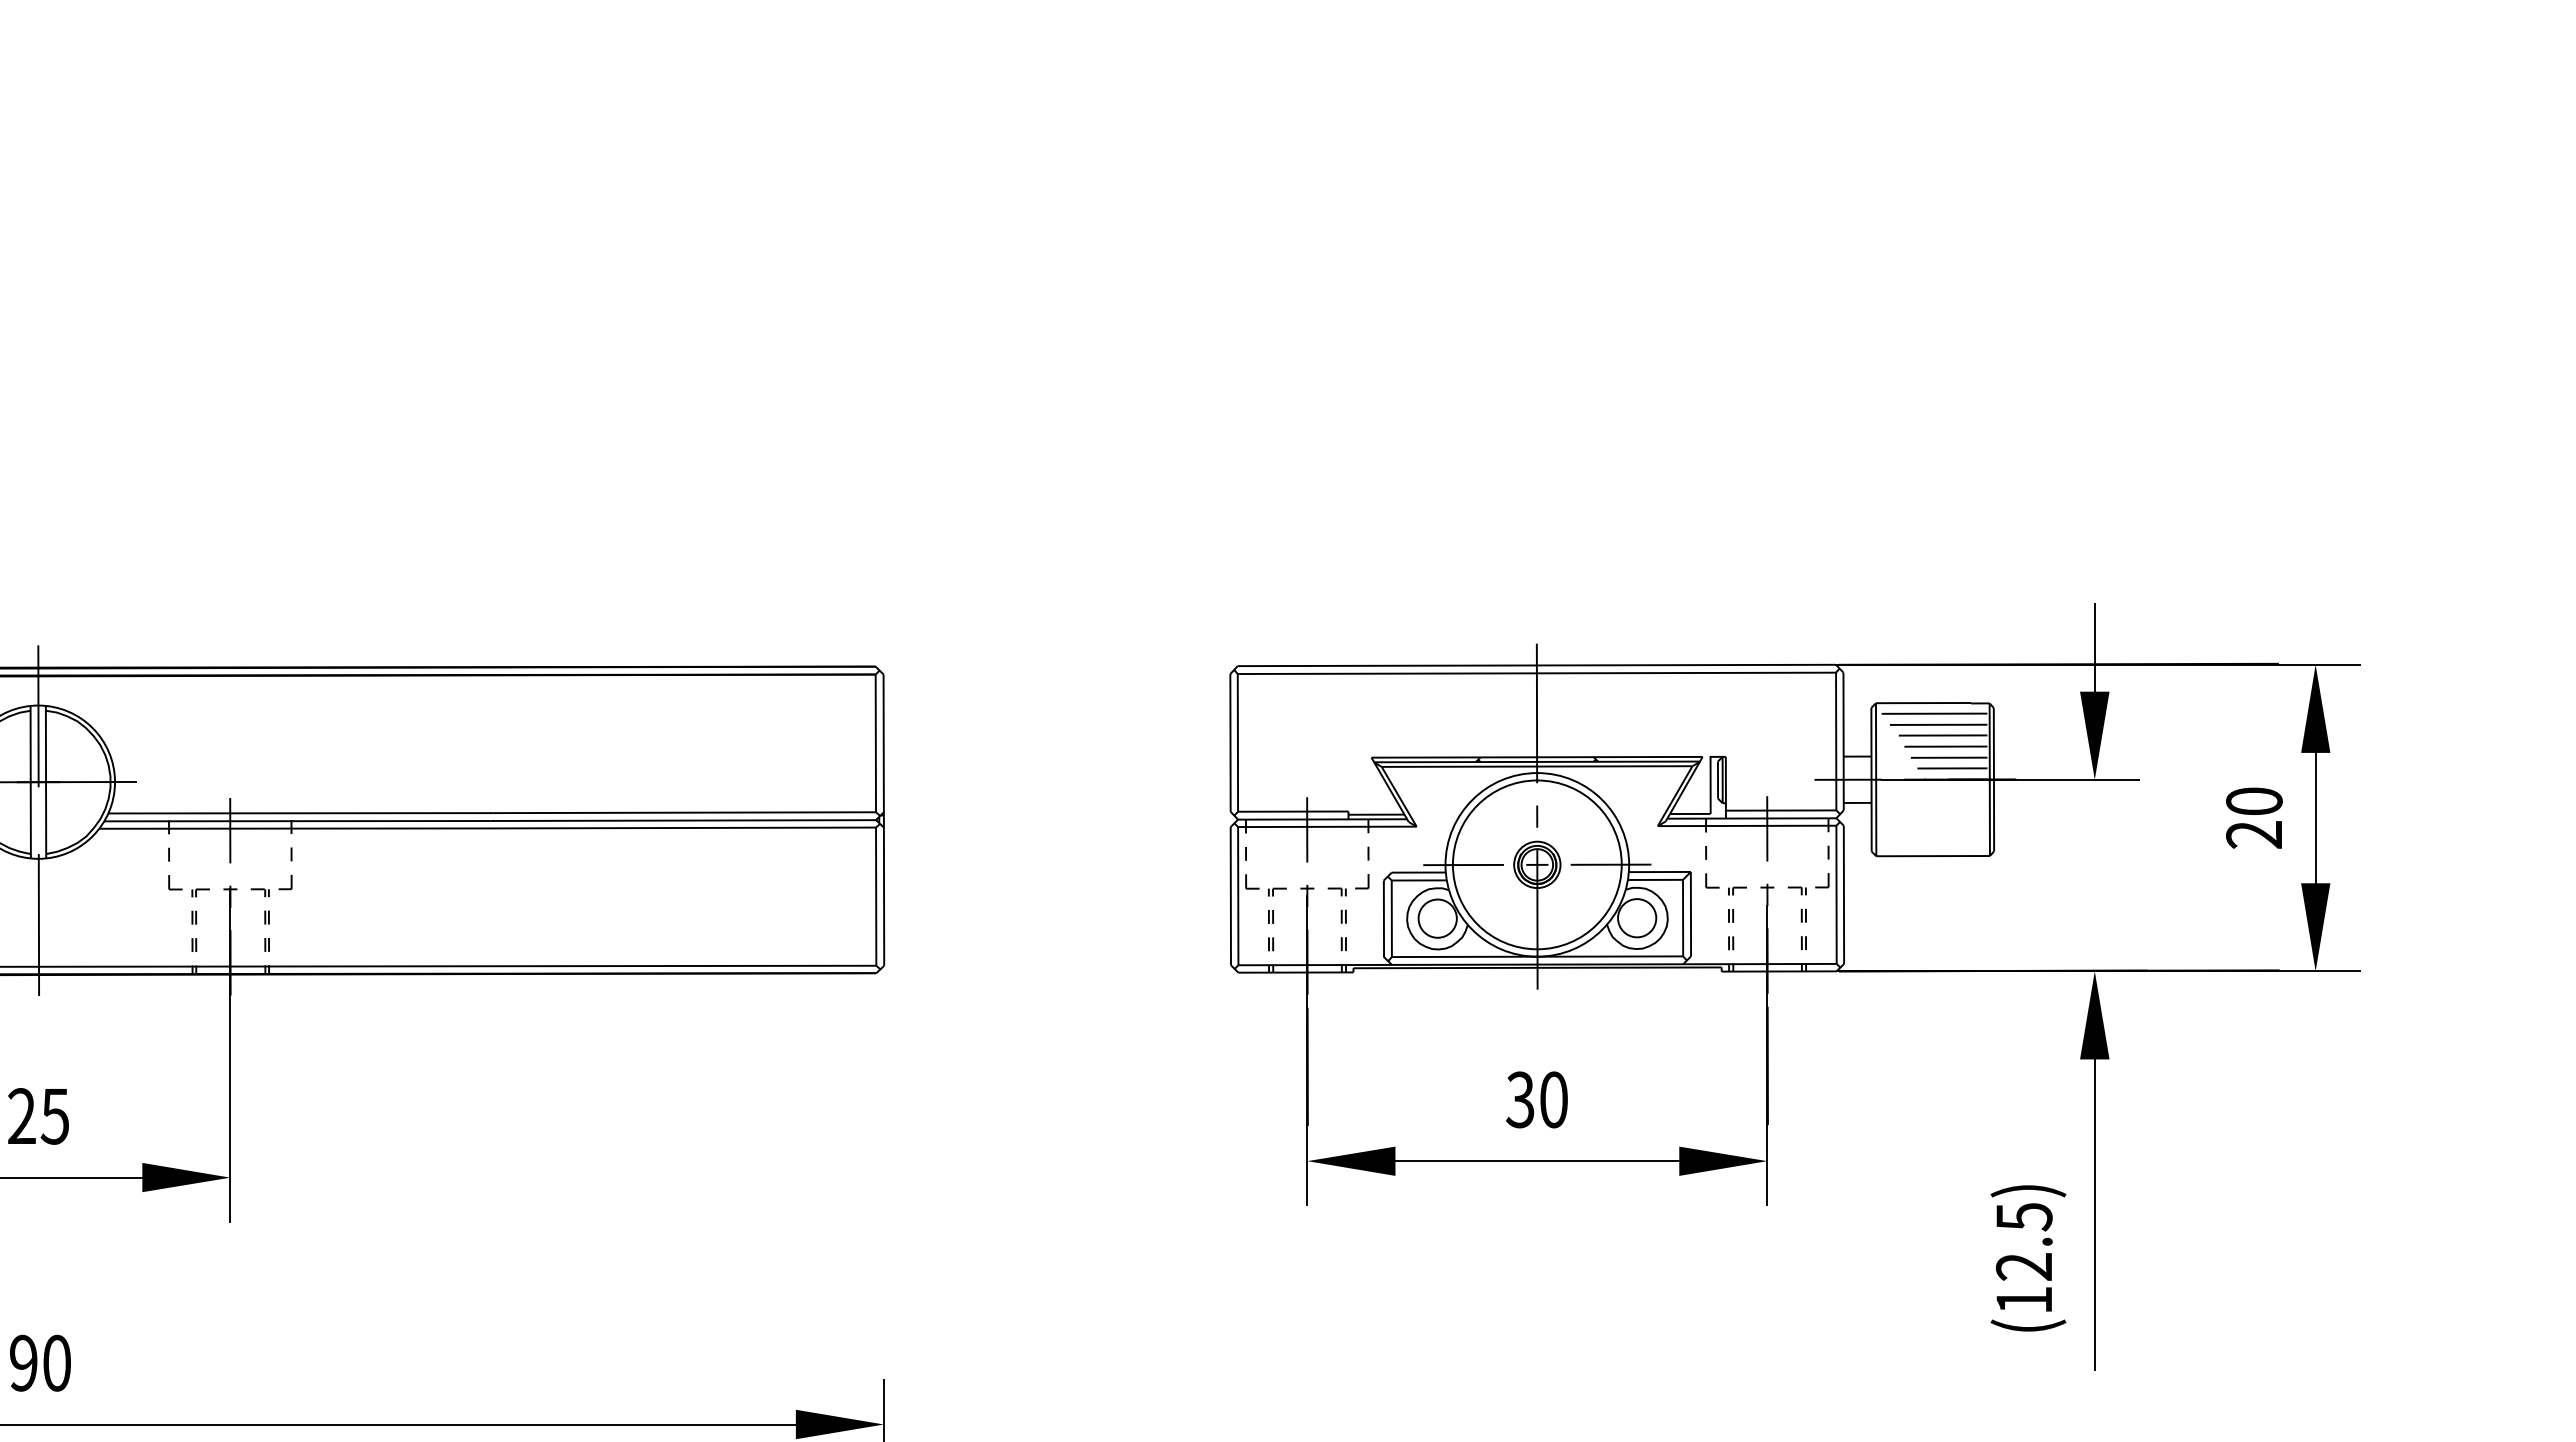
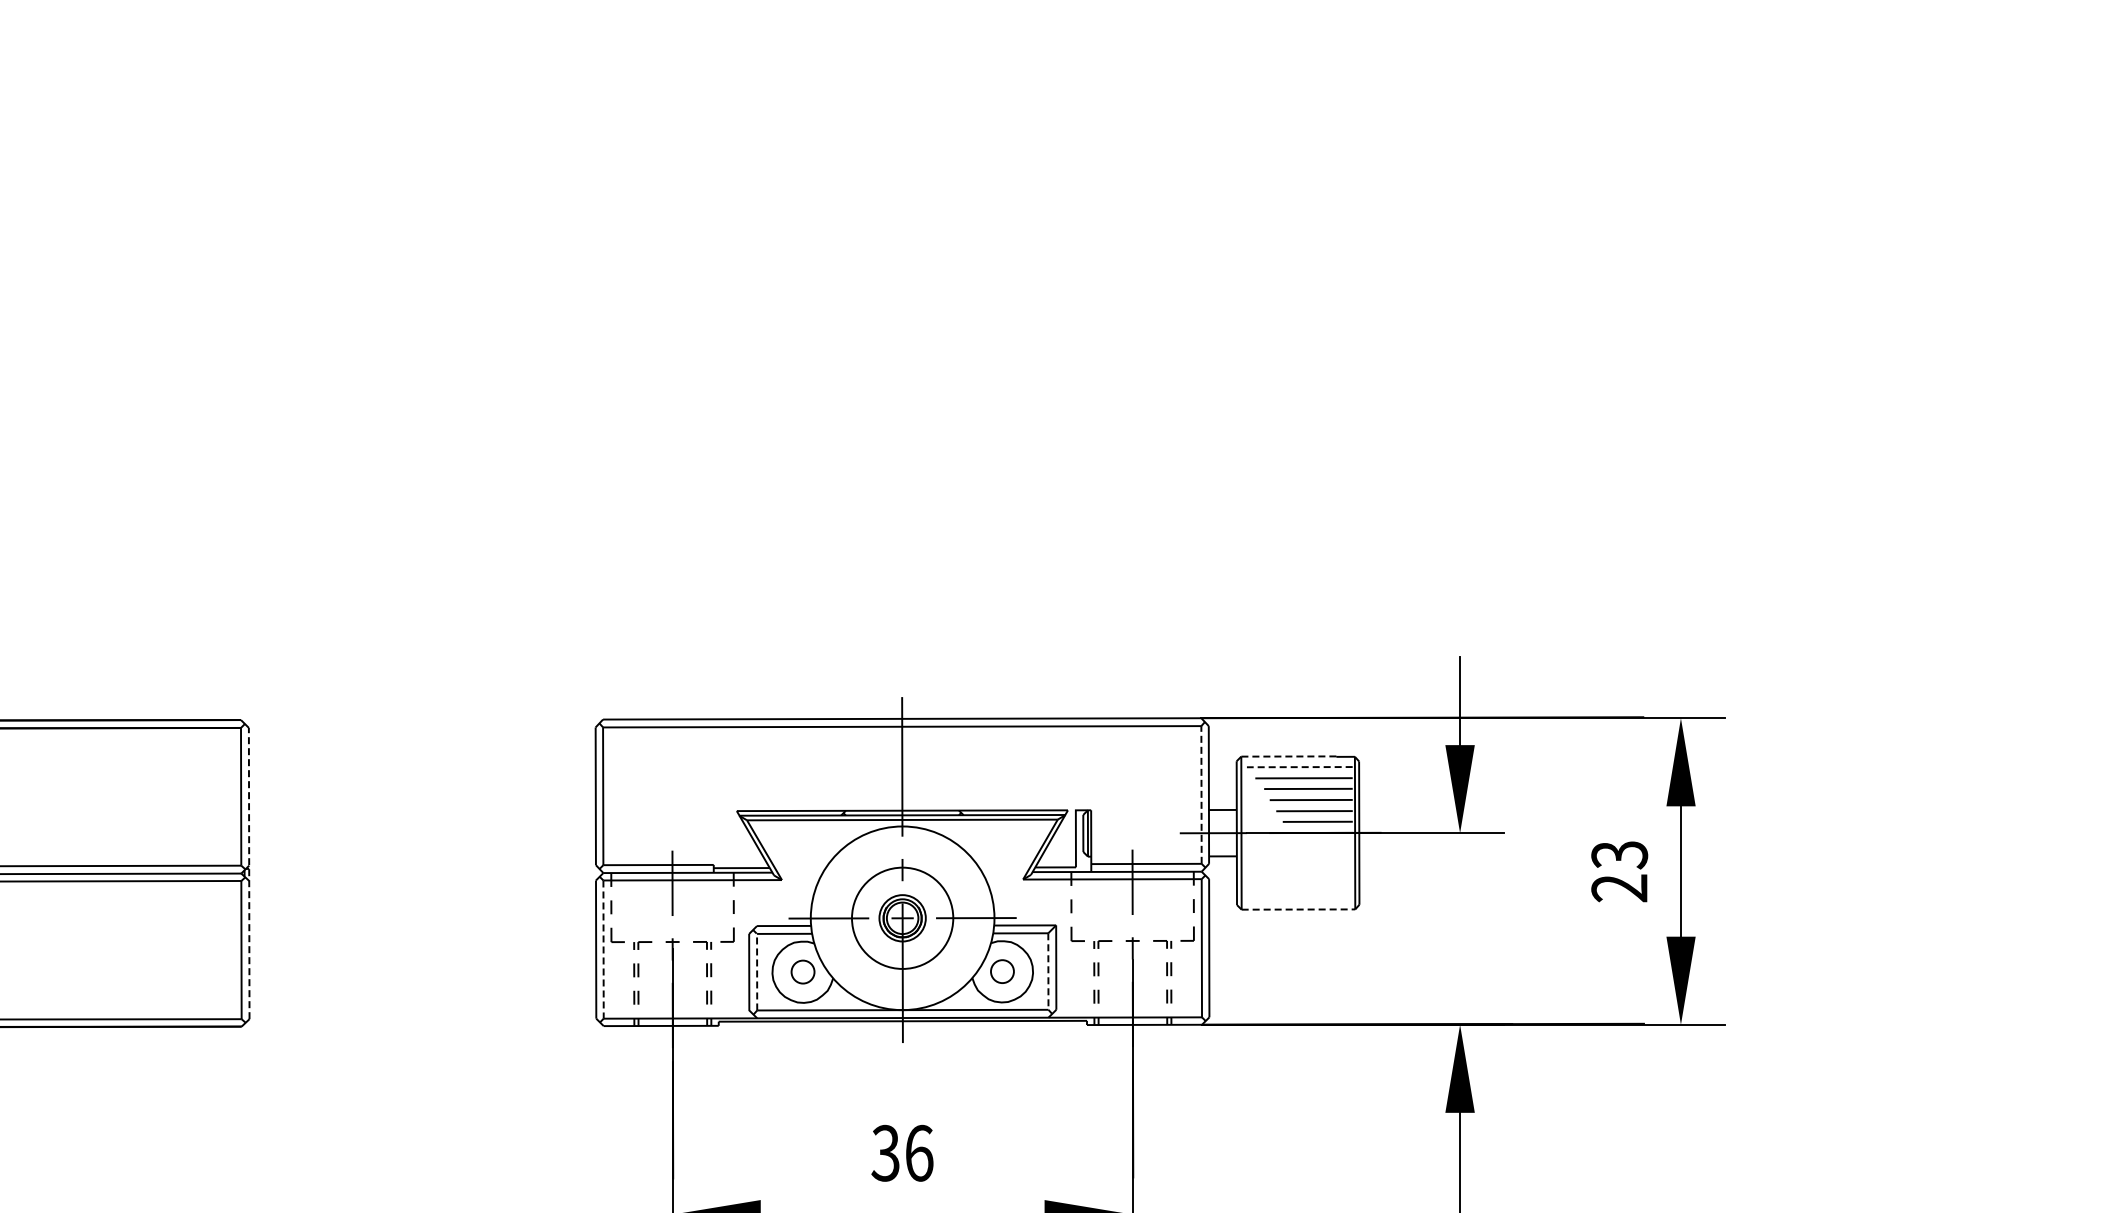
line: (1923, 703) -> (1288, 756), solid -> dashed
line: (1934, 713) -> (1299, 766), solid -> dashed
line: (1836, 741) -> (1201, 794), solid -> dashed
text: (2254, 801) -> (1619, 854), 20 -> 23
line: (883, 820) -> (248, 873), solid -> dashed
line: (1933, 856) -> (1298, 909), solid -> dashed
circle: (1536, 864) -> (901, 917), size x0.6
line: (1238, 896) -> (603, 949), solid -> dashed
line: (1391, 915) -> (756, 968), solid -> dashed
circle: (1437, 918) -> (802, 971), size x0.6
circle: (1637, 918) -> (1002, 971), size x0.6
line: (1683, 918) -> (1048, 971), solid -> dashed
text: (1554, 1099) -> (919, 1152), 30 -> 36

